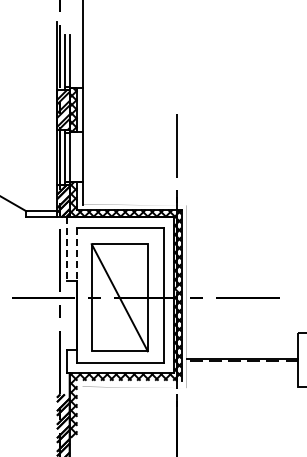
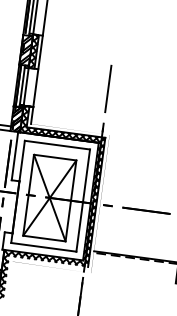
line: (67, 249) -> (15, 156), dashed -> solid
line: (77, 254) -> (22, 161), dashed -> solid
line: (119, 297) -> (49, 197), added

